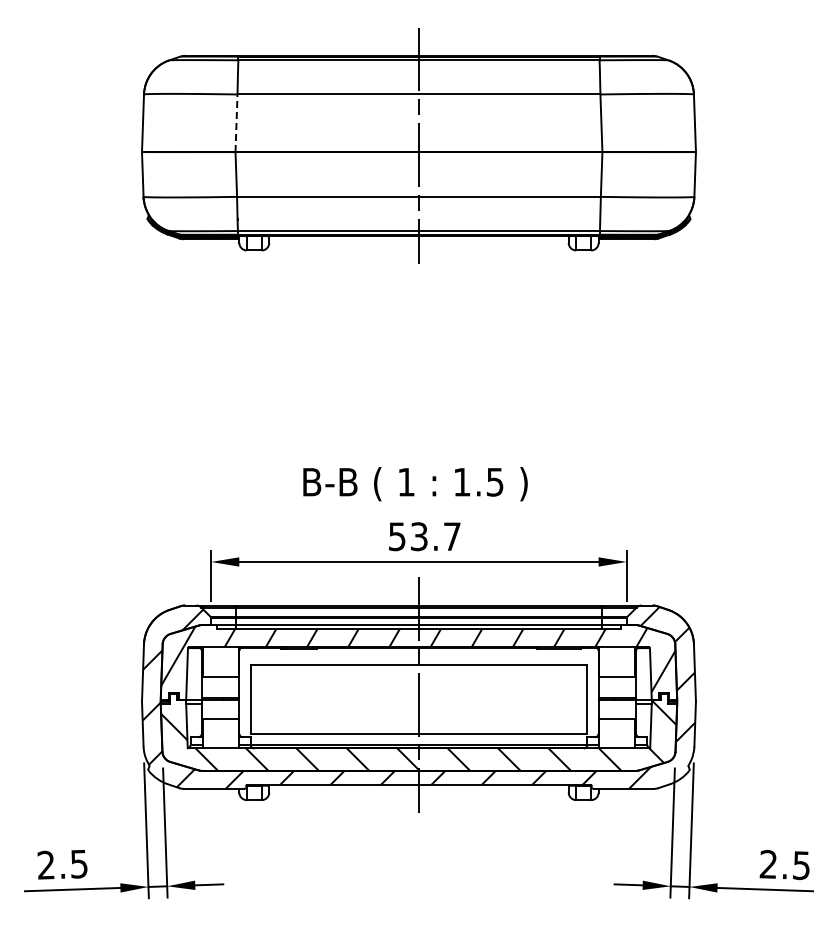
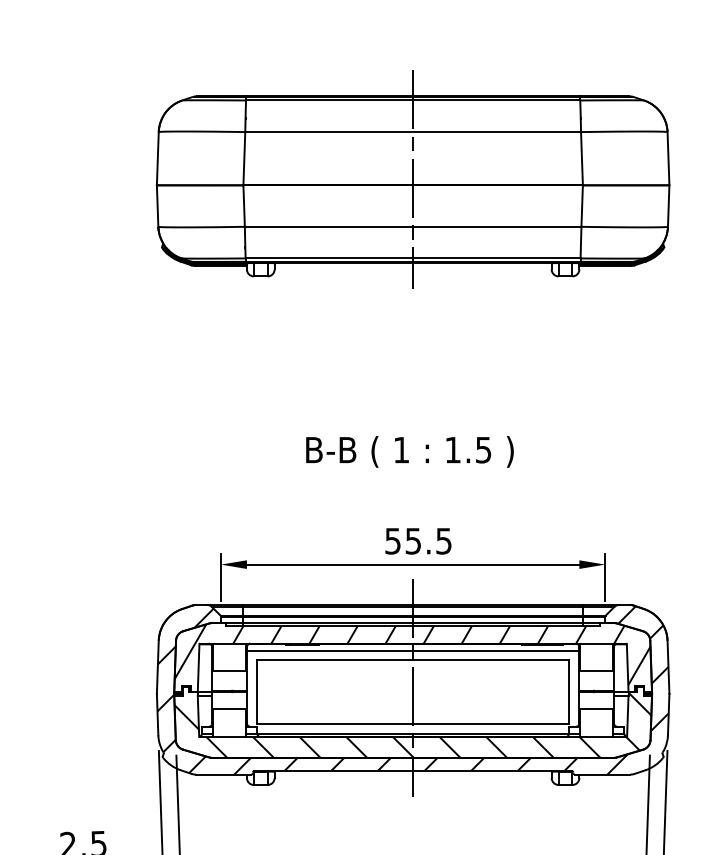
line: (236, 123) -> (244, 158), dashed -> solid
text: (415, 484) -> (409, 452), moved
text: (435, 536) -> (428, 541), 53.7 -> 55.5
line: (418, 654) -> (412, 650), added

